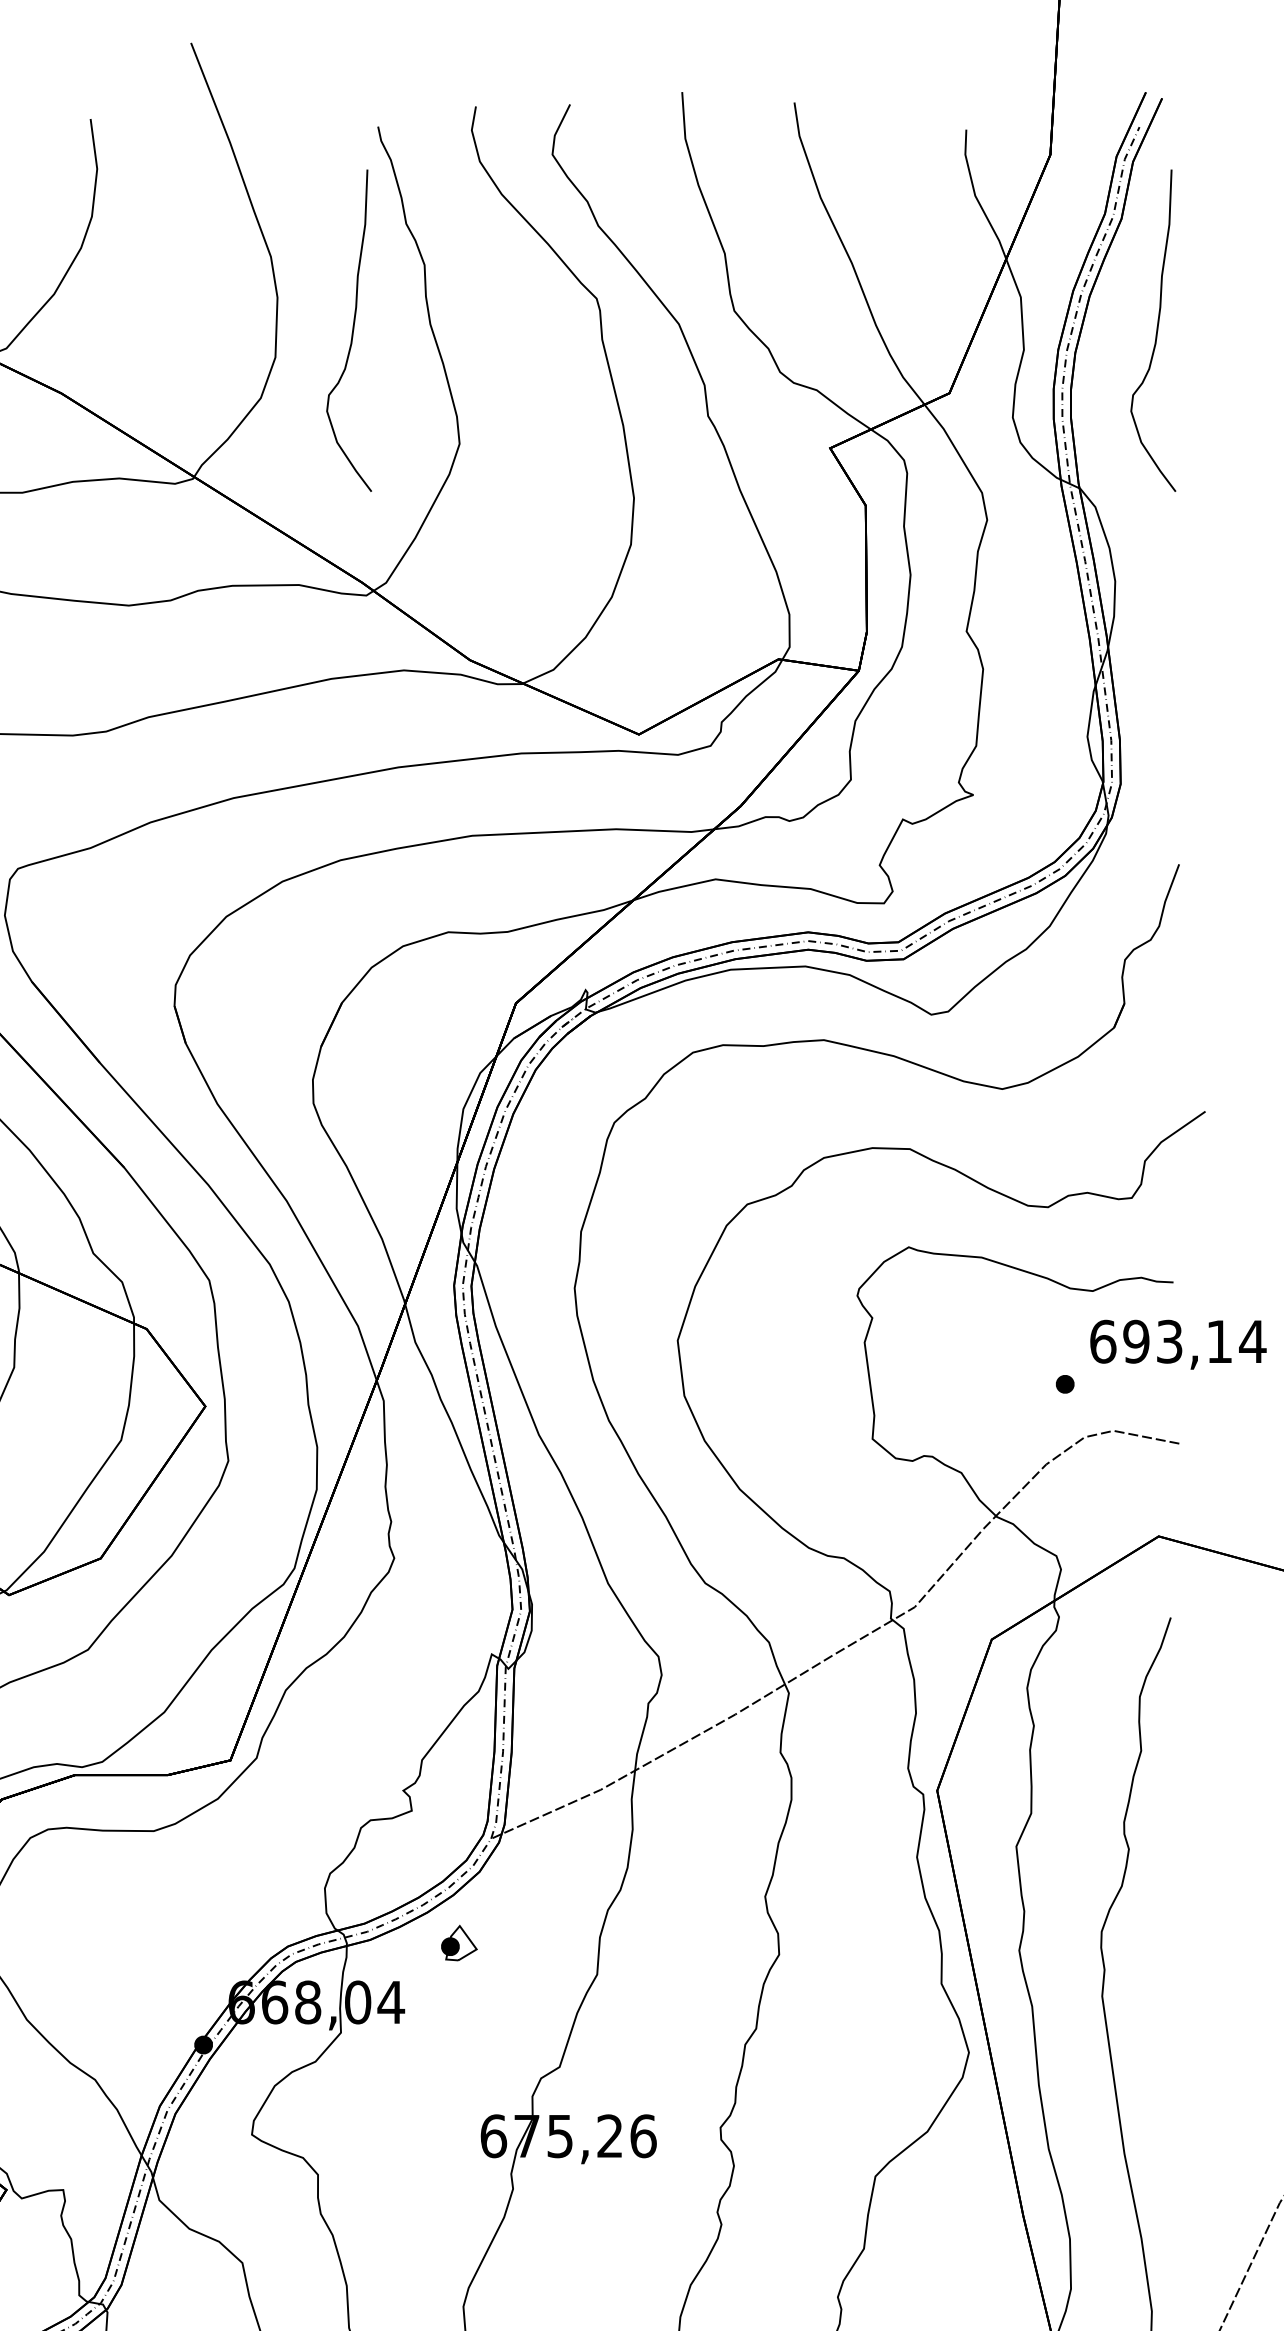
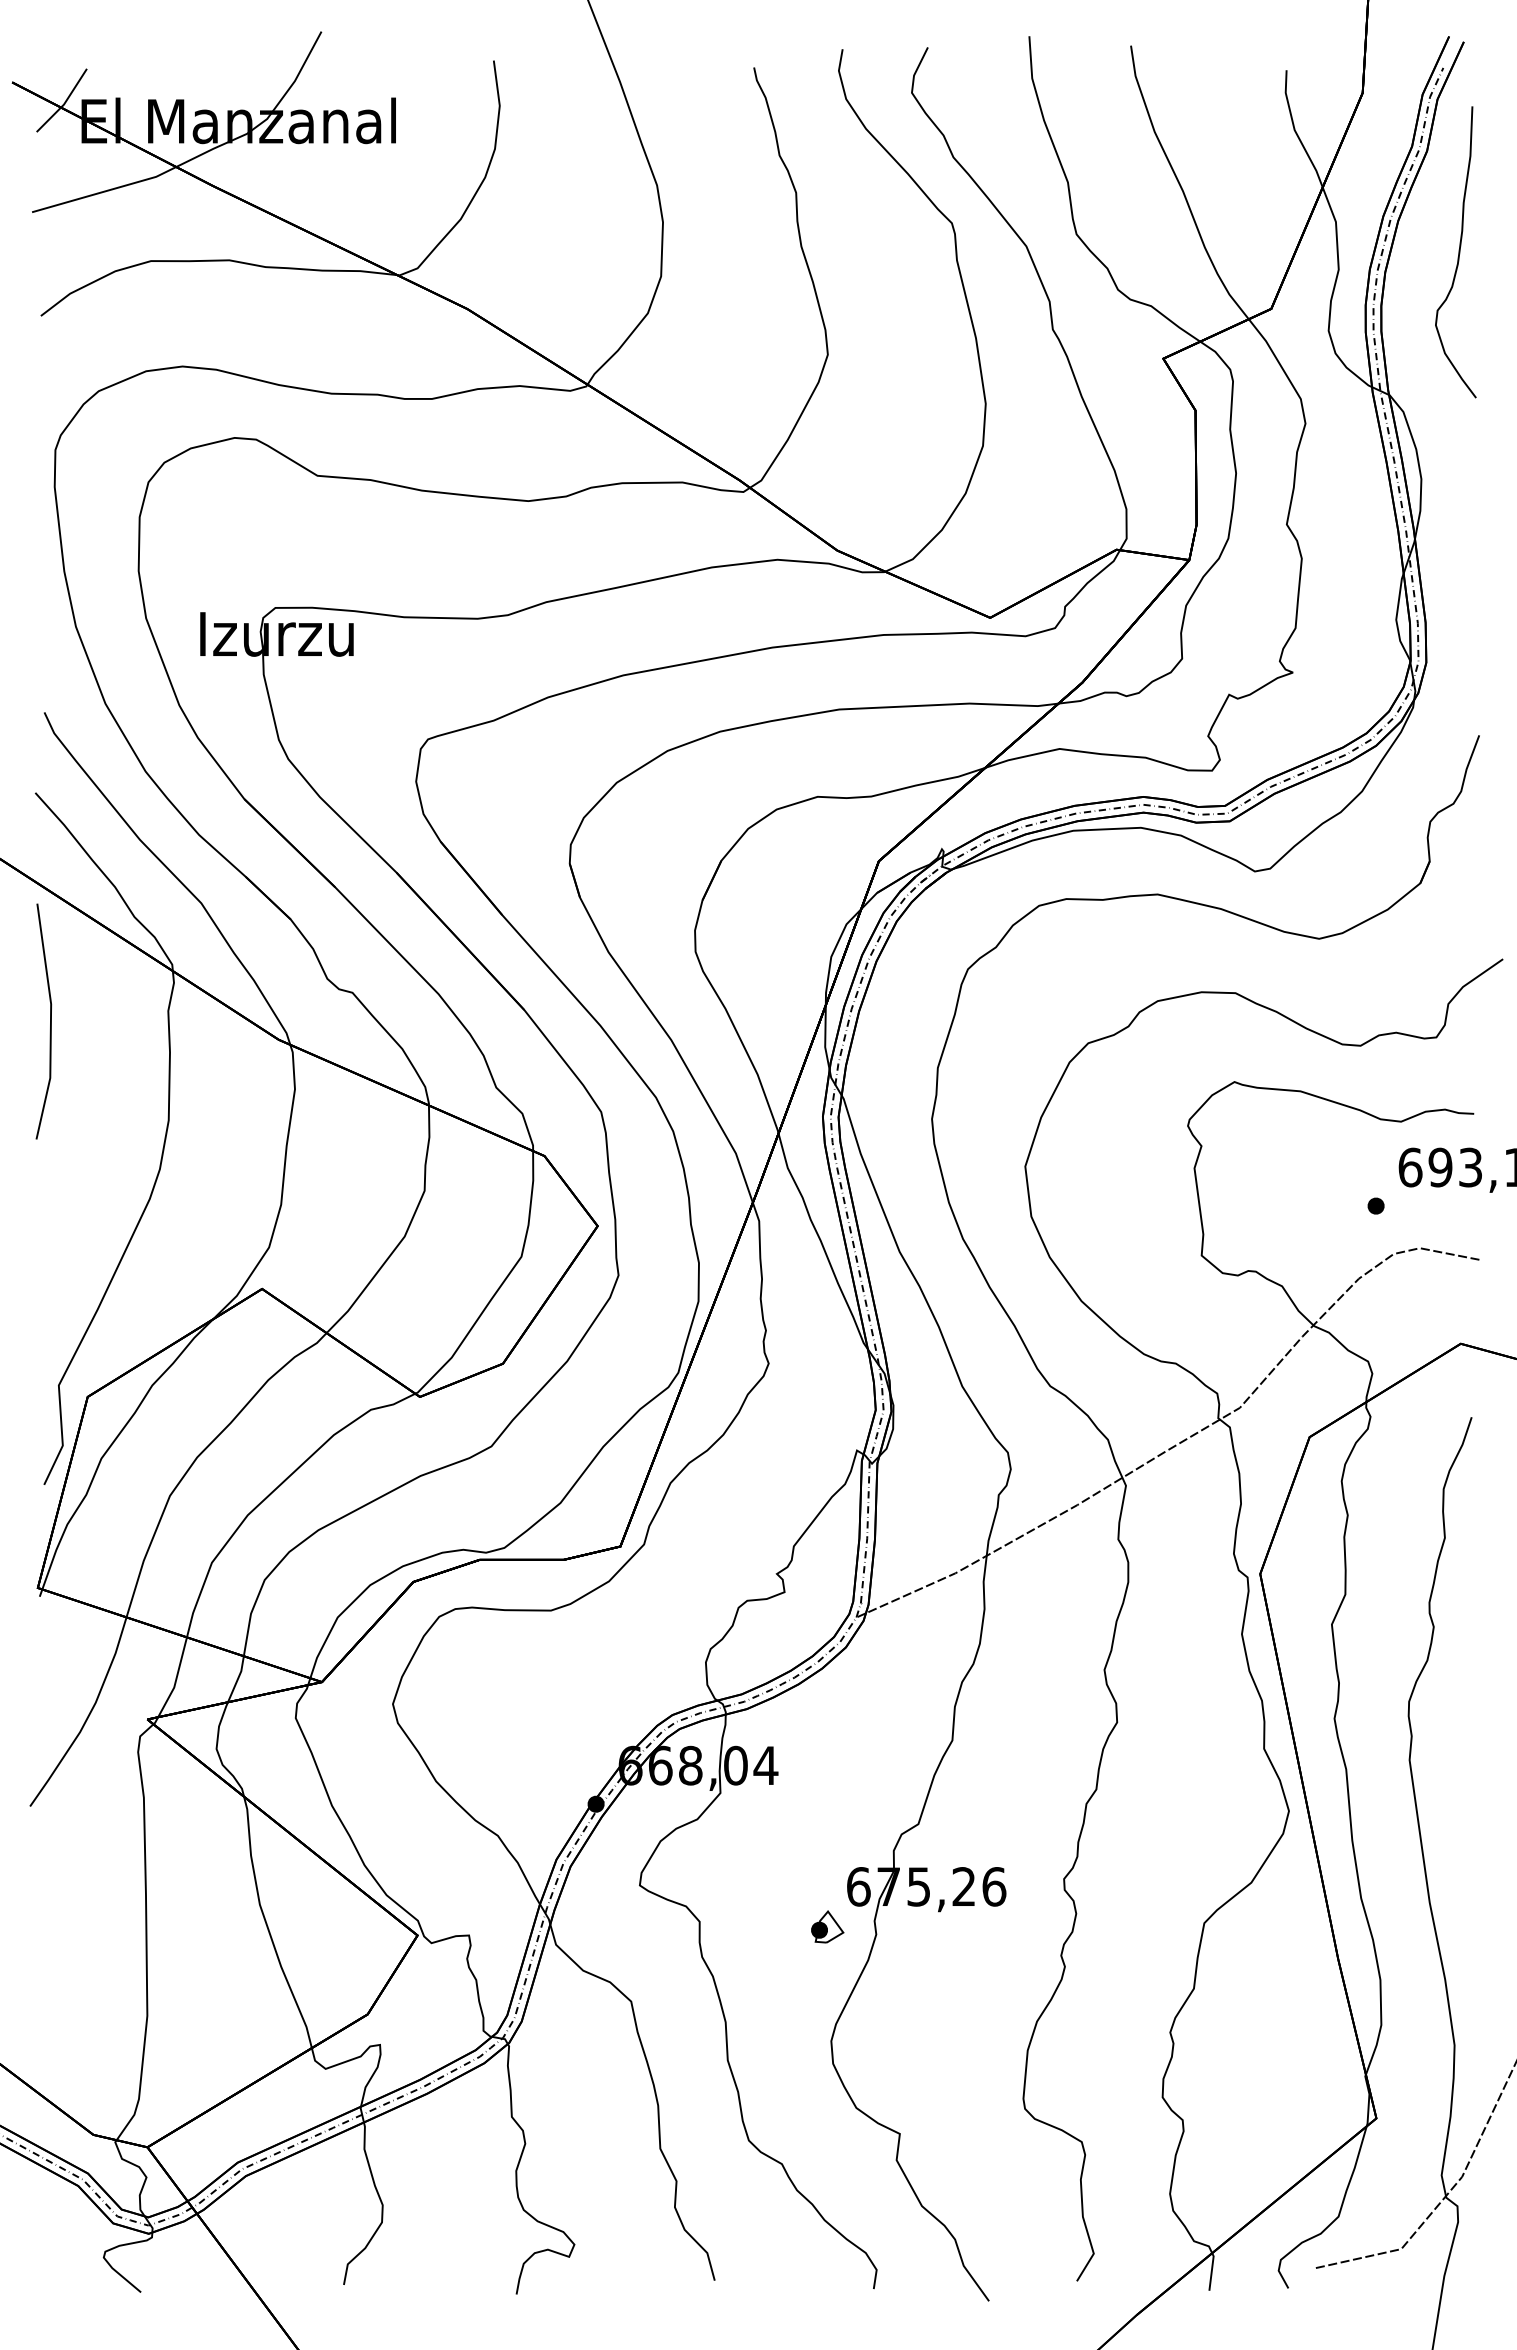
curve: (352, 330) -> (730, 252), removed
part: (459, 1942) -> (827, 1926), moved

